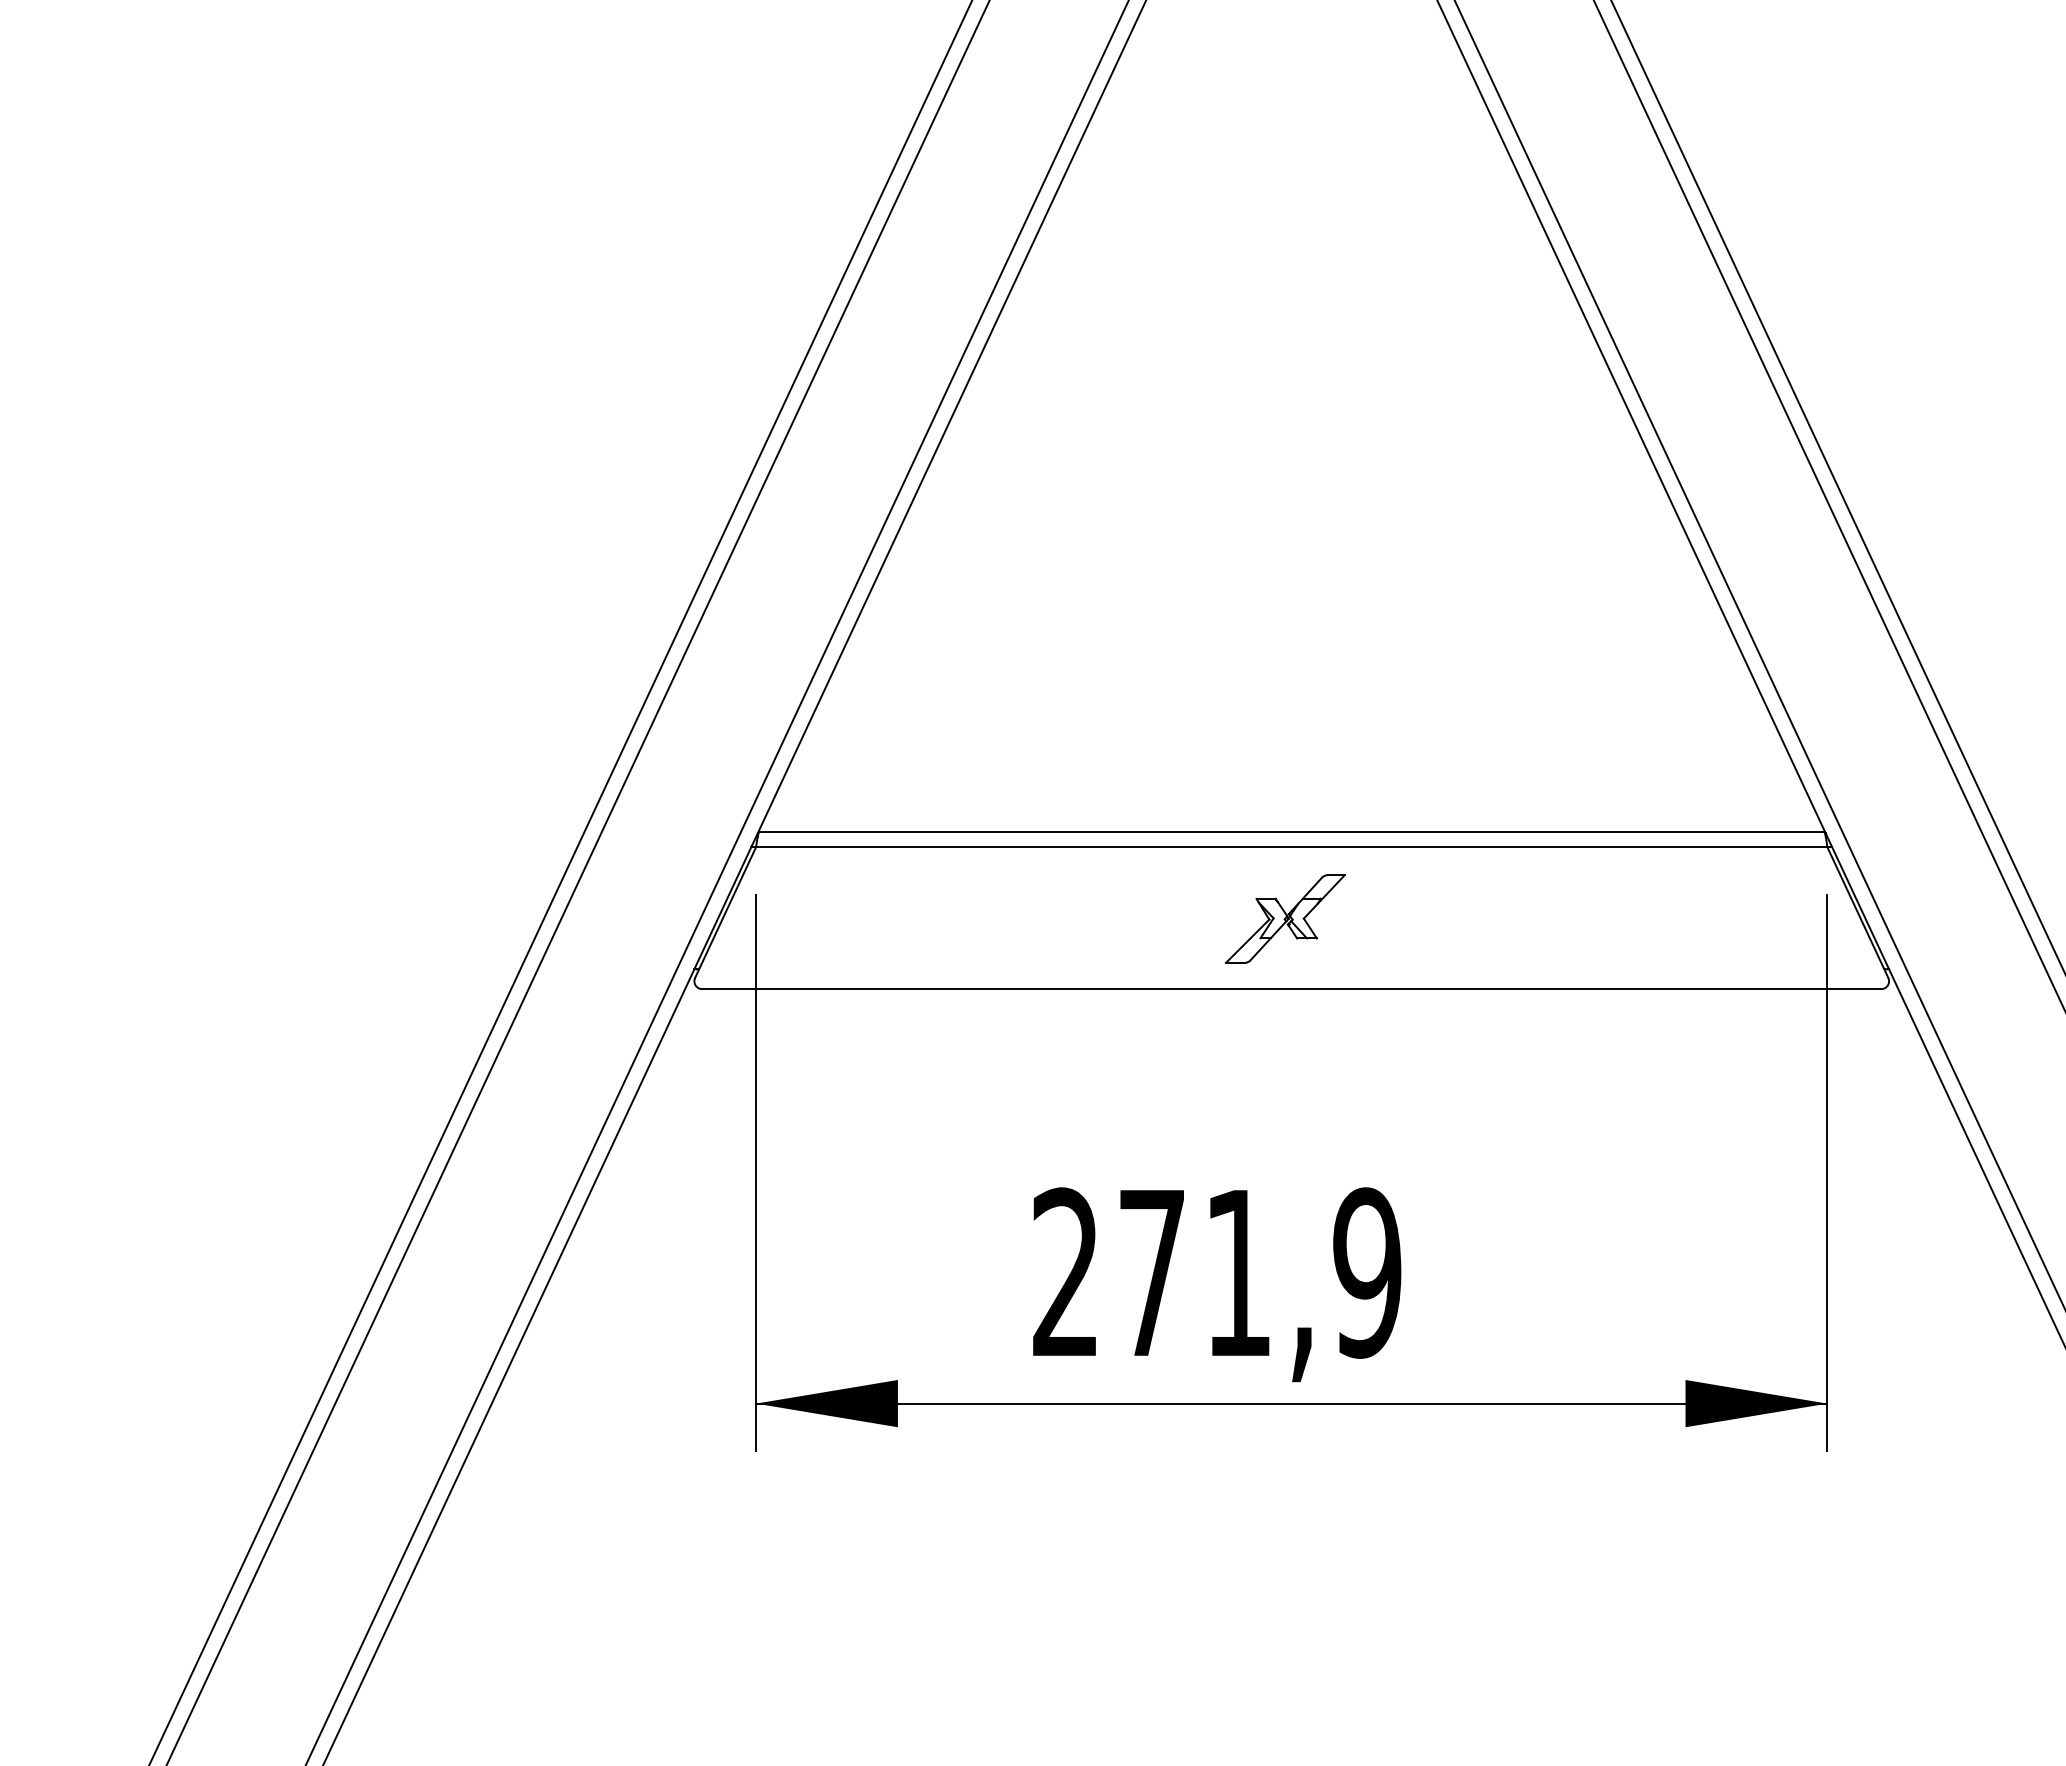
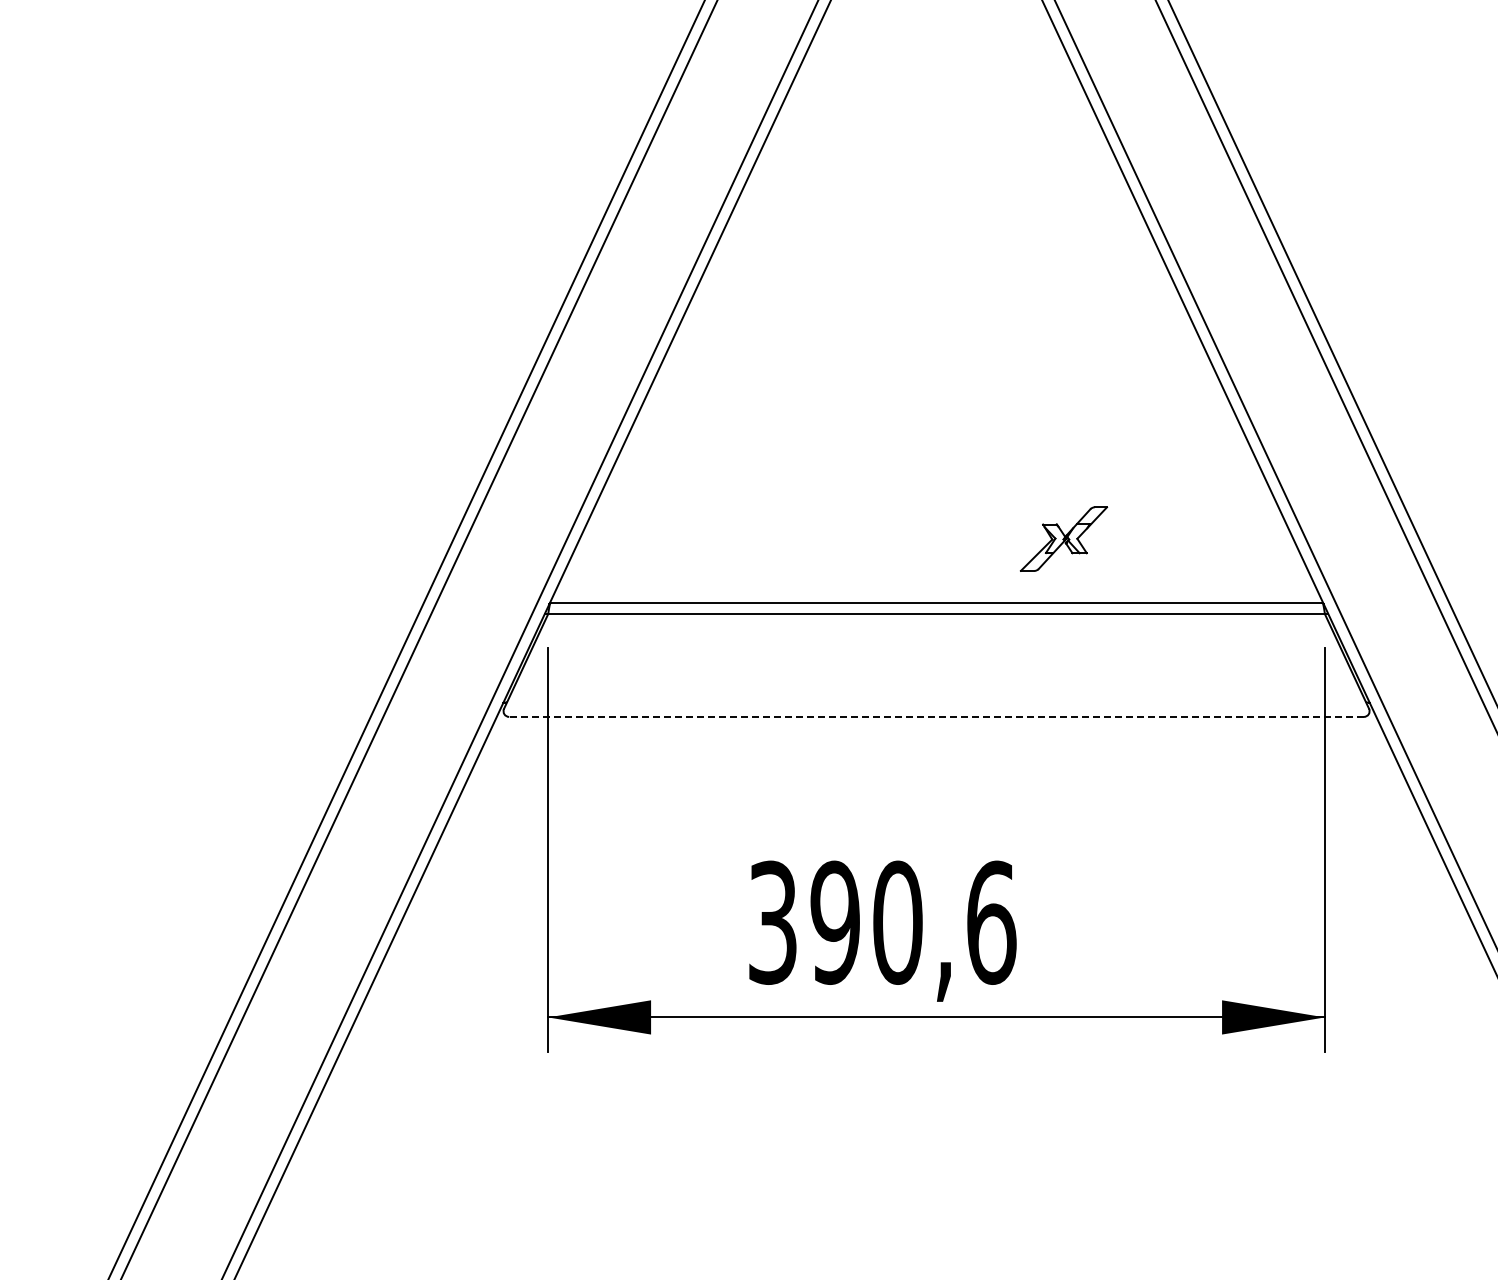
part: (1284, 918) -> (1063, 538), moved
line: (1291, 988) -> (936, 716), solid -> dashed
text: (1217, 1272) -> (882, 922), 271,9 -> 390,6

